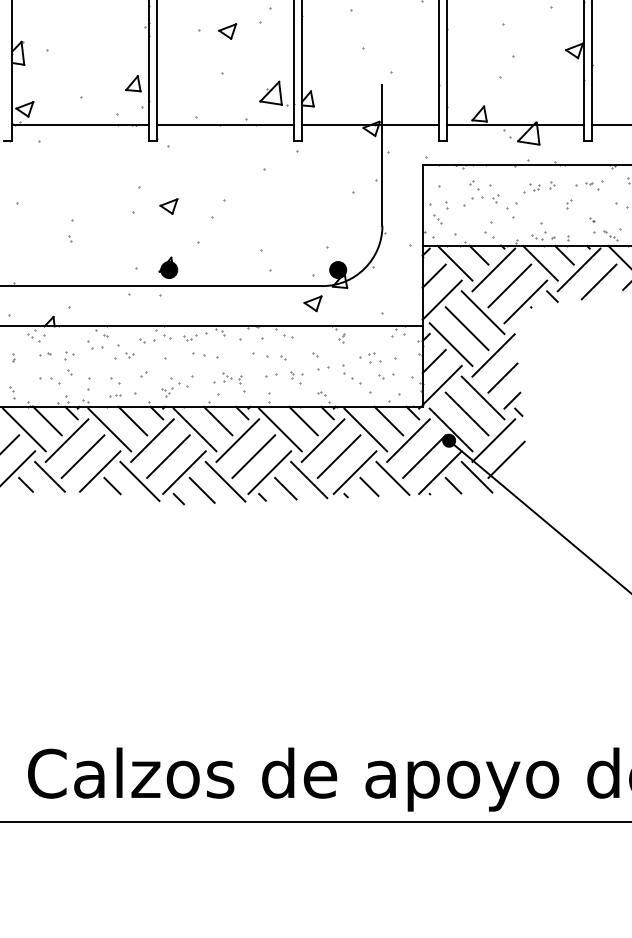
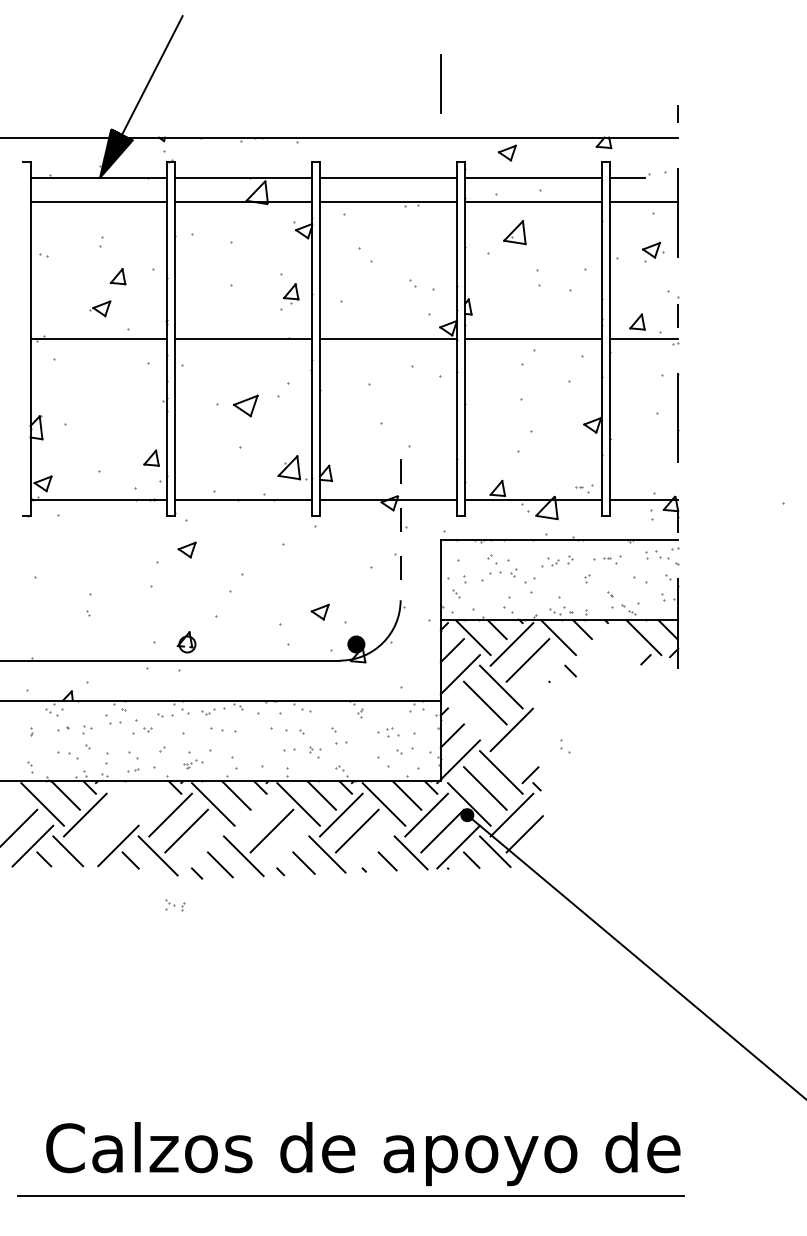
part: (227, 31) -> (245, 405), size x1.4
part: (566, 114) -> (584, 488), added
line: (382, 156) -> (400, 530), solid -> dashed
part: (168, 206) -> (186, 549), moved
fill: (169, 270) -> (187, 644), removed
line: (579, 270) -> (597, 644), removed
line: (599, 282) -> (617, 656), removed
line: (525, 302) -> (543, 676), removed
part: (312, 303) -> (319, 611), moved
line: (450, 344) -> (468, 718), removed
part: (348, 372) -> (565, 746), moved
part: (233, 378) -> (175, 905), moved
line: (502, 378) -> (520, 752), removed
part: (175, 390) -> (193, 764), size x0.7
line: (132, 421) -> (150, 795), removed
line: (109, 430) -> (127, 804), removed
line: (237, 440) -> (255, 814), removed
line: (82, 456) -> (100, 830), removed
line: (184, 472) -> (202, 846), removed
line: (269, 472) -> (287, 846), removed
line: (354, 472) -> (372, 846), removed

